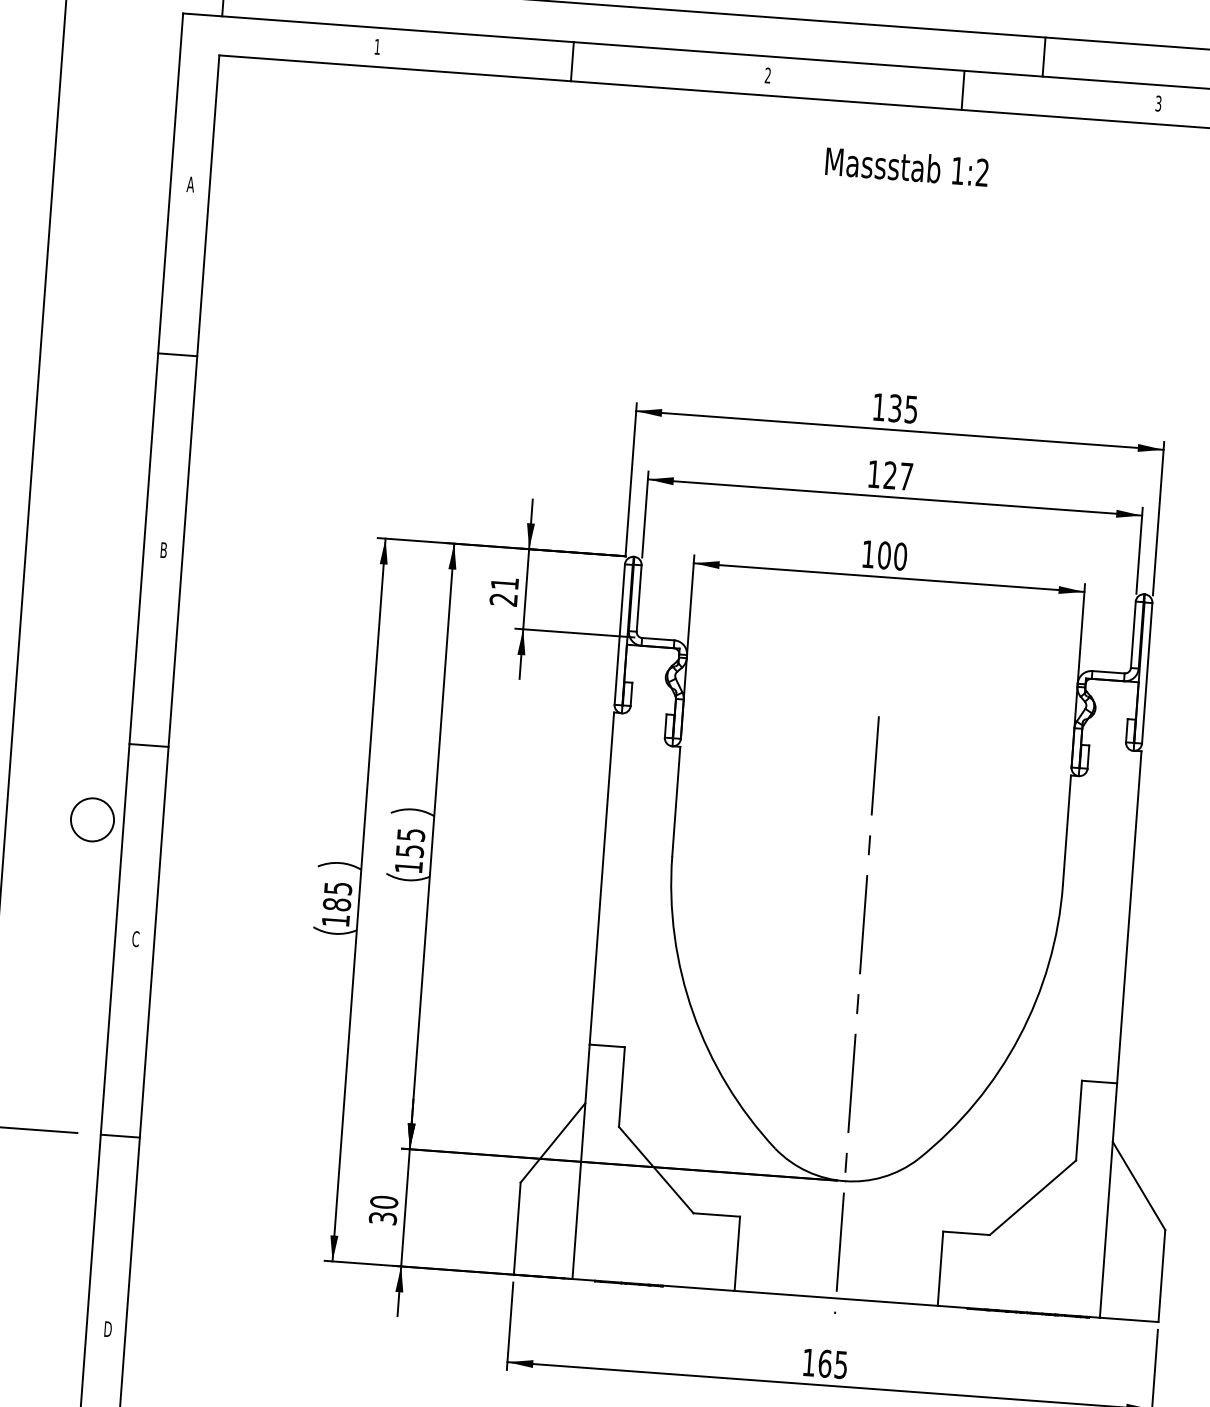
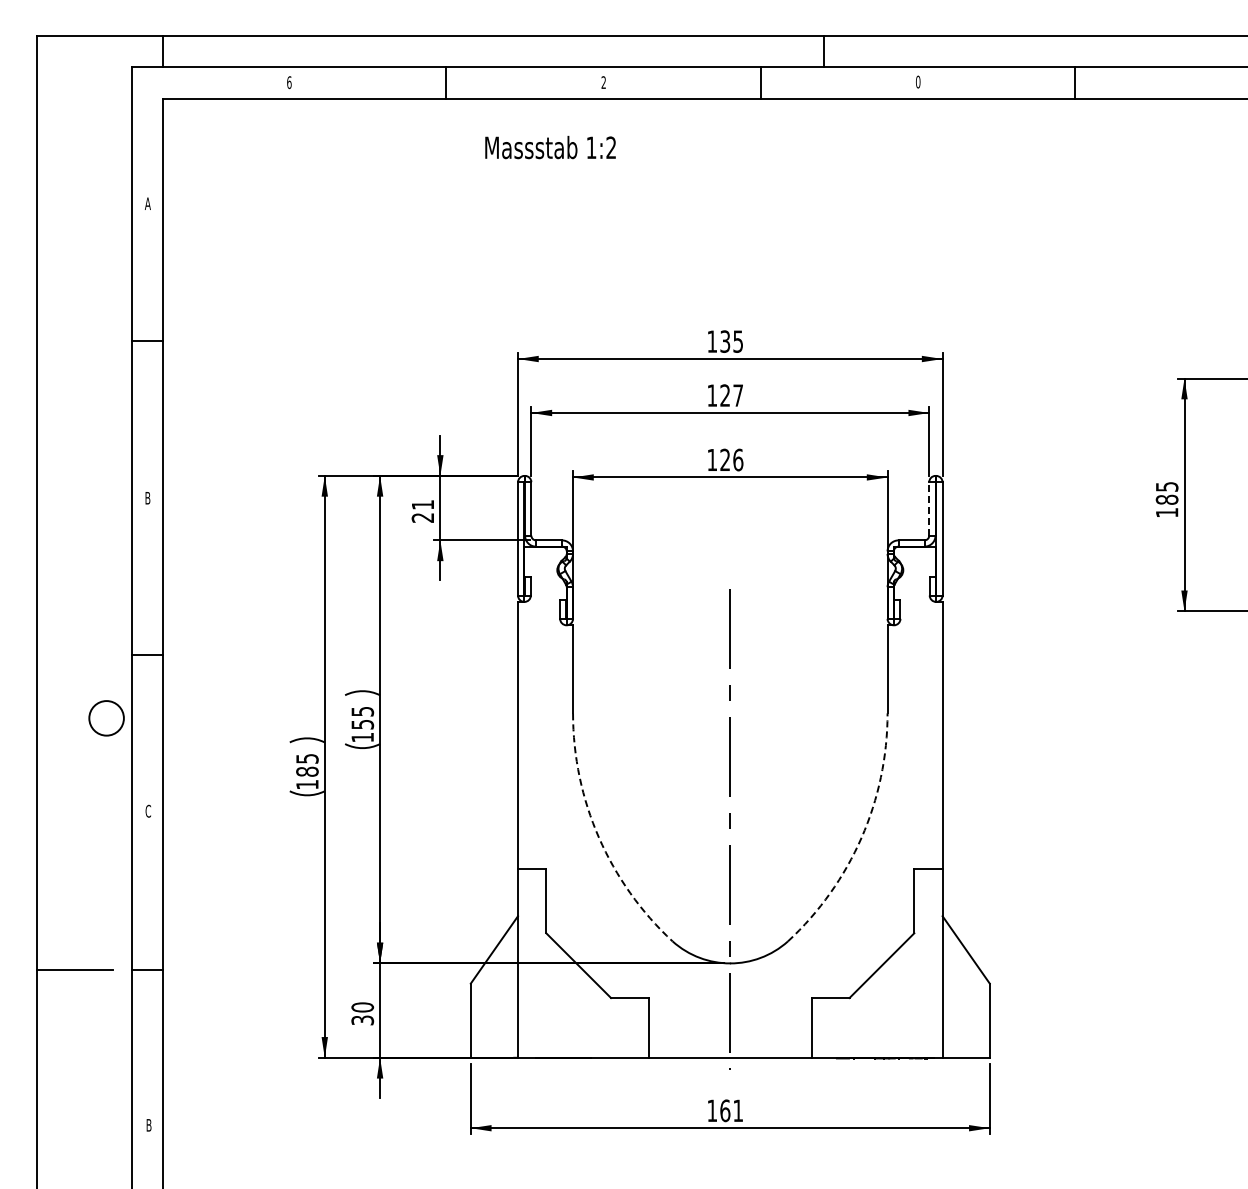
text: (377, 46) -> (289, 82), 1 -> 6
text: (1158, 102) -> (918, 81), 3 -> 0
text: (907, 166) -> (550, 147), moved
text: (892, 555) -> (731, 459), 100 -> 126
line: (1133, 634) -> (929, 508), solid -> dashed
arc: (693, 1012) -> (599, 837), solid -> dashed
arc: (1019, 1036) -> (861, 837), solid -> dashed
text: (107, 1329) -> (148, 1125), D -> B
text: (840, 1364) -> (737, 1110), 165 -> 161

